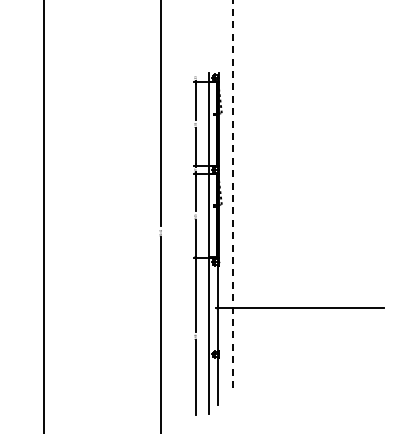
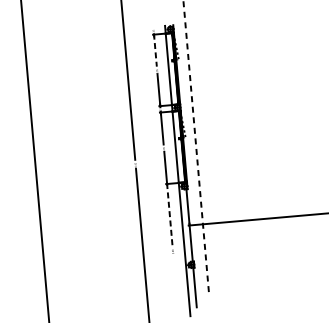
line: (195, 100) -> (155, 50), solid -> dashed
line: (195, 294) -> (169, 215), solid -> dashed
line: (195, 377) -> (176, 285), removed

